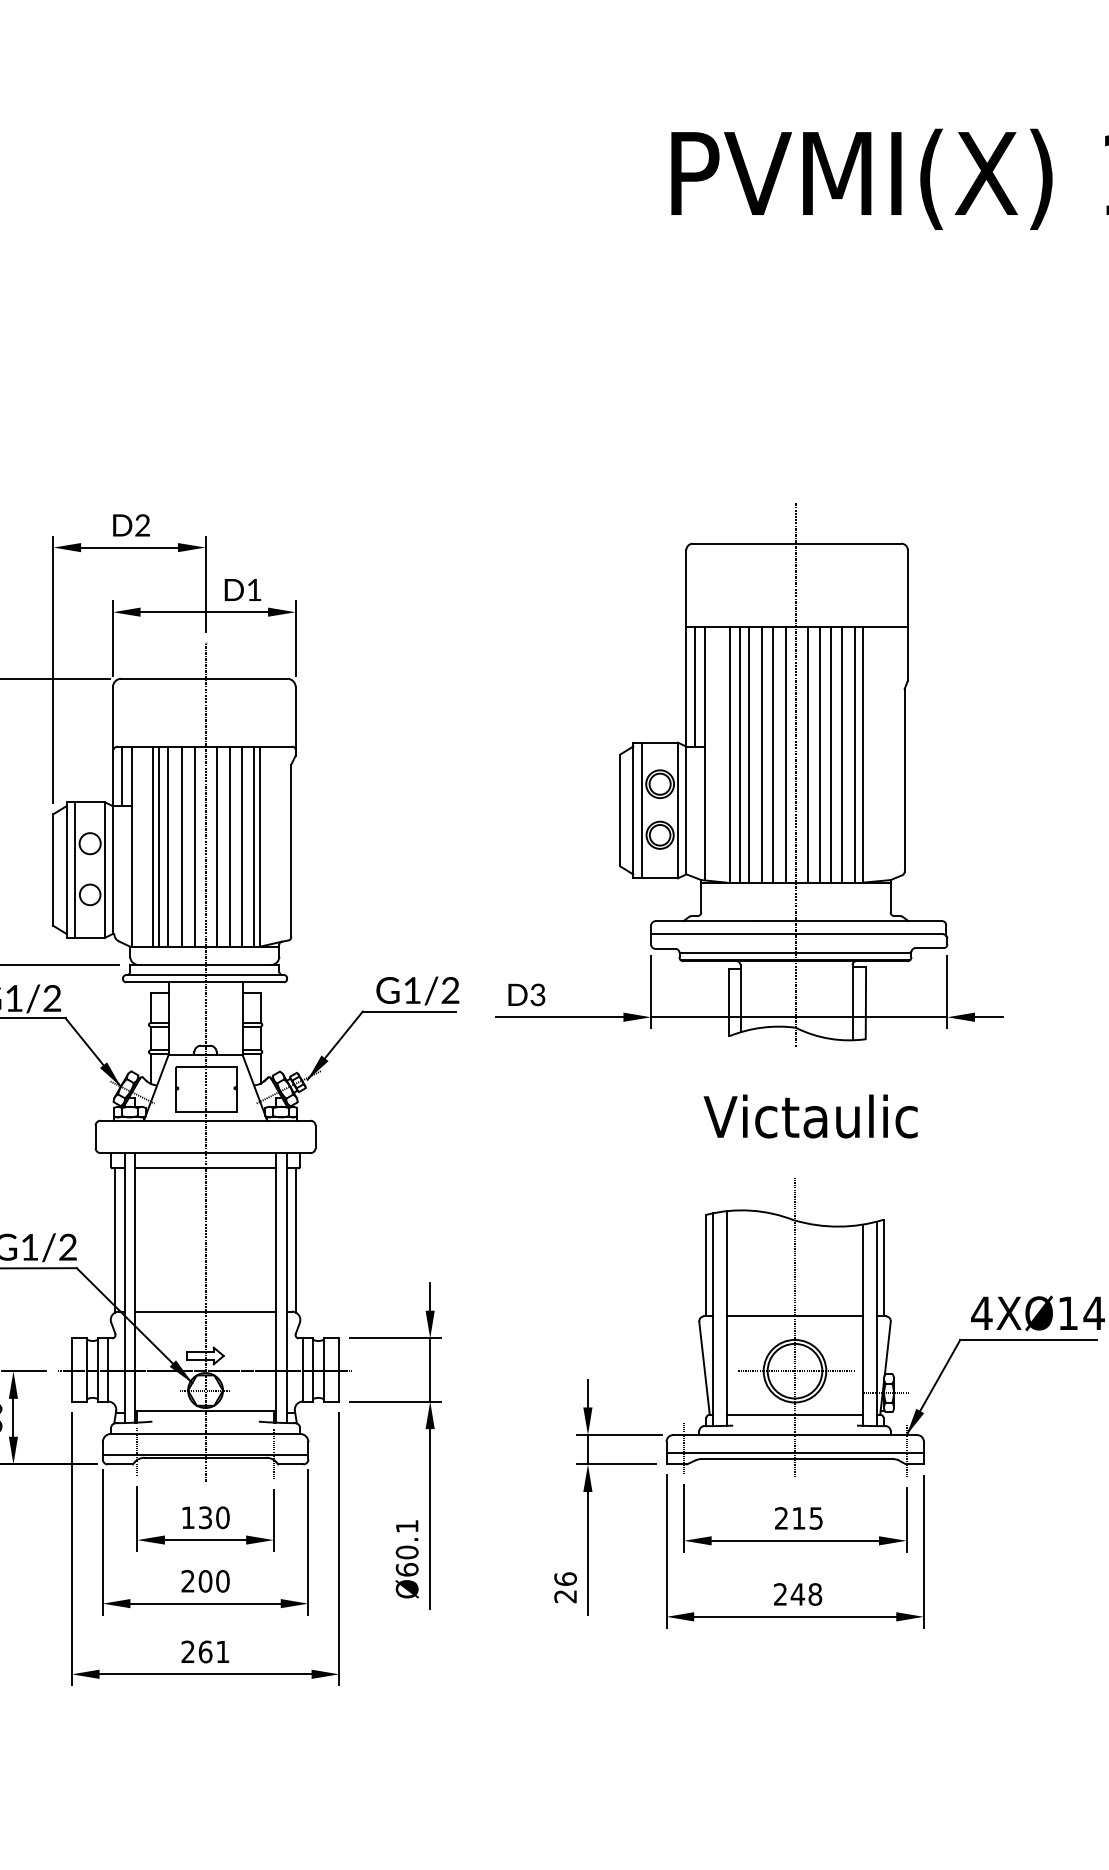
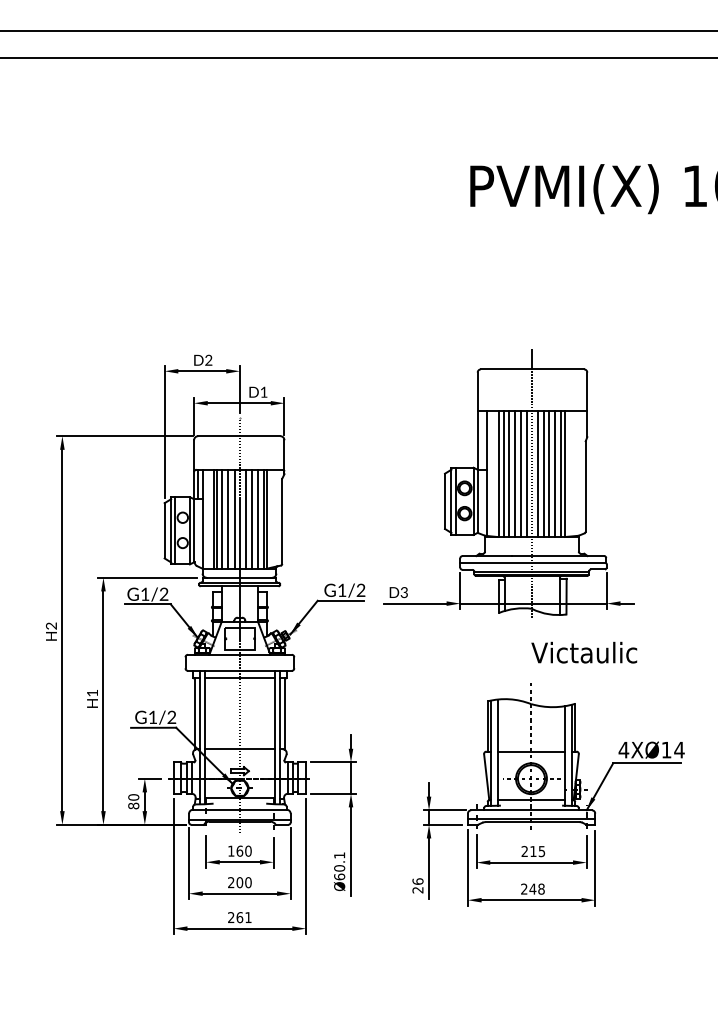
line: (696, 685) -> (482, 439), removed
text: (811, 1116) -> (584, 652), moved
text: (204, 1516) -> (239, 850), 130 -> 160

